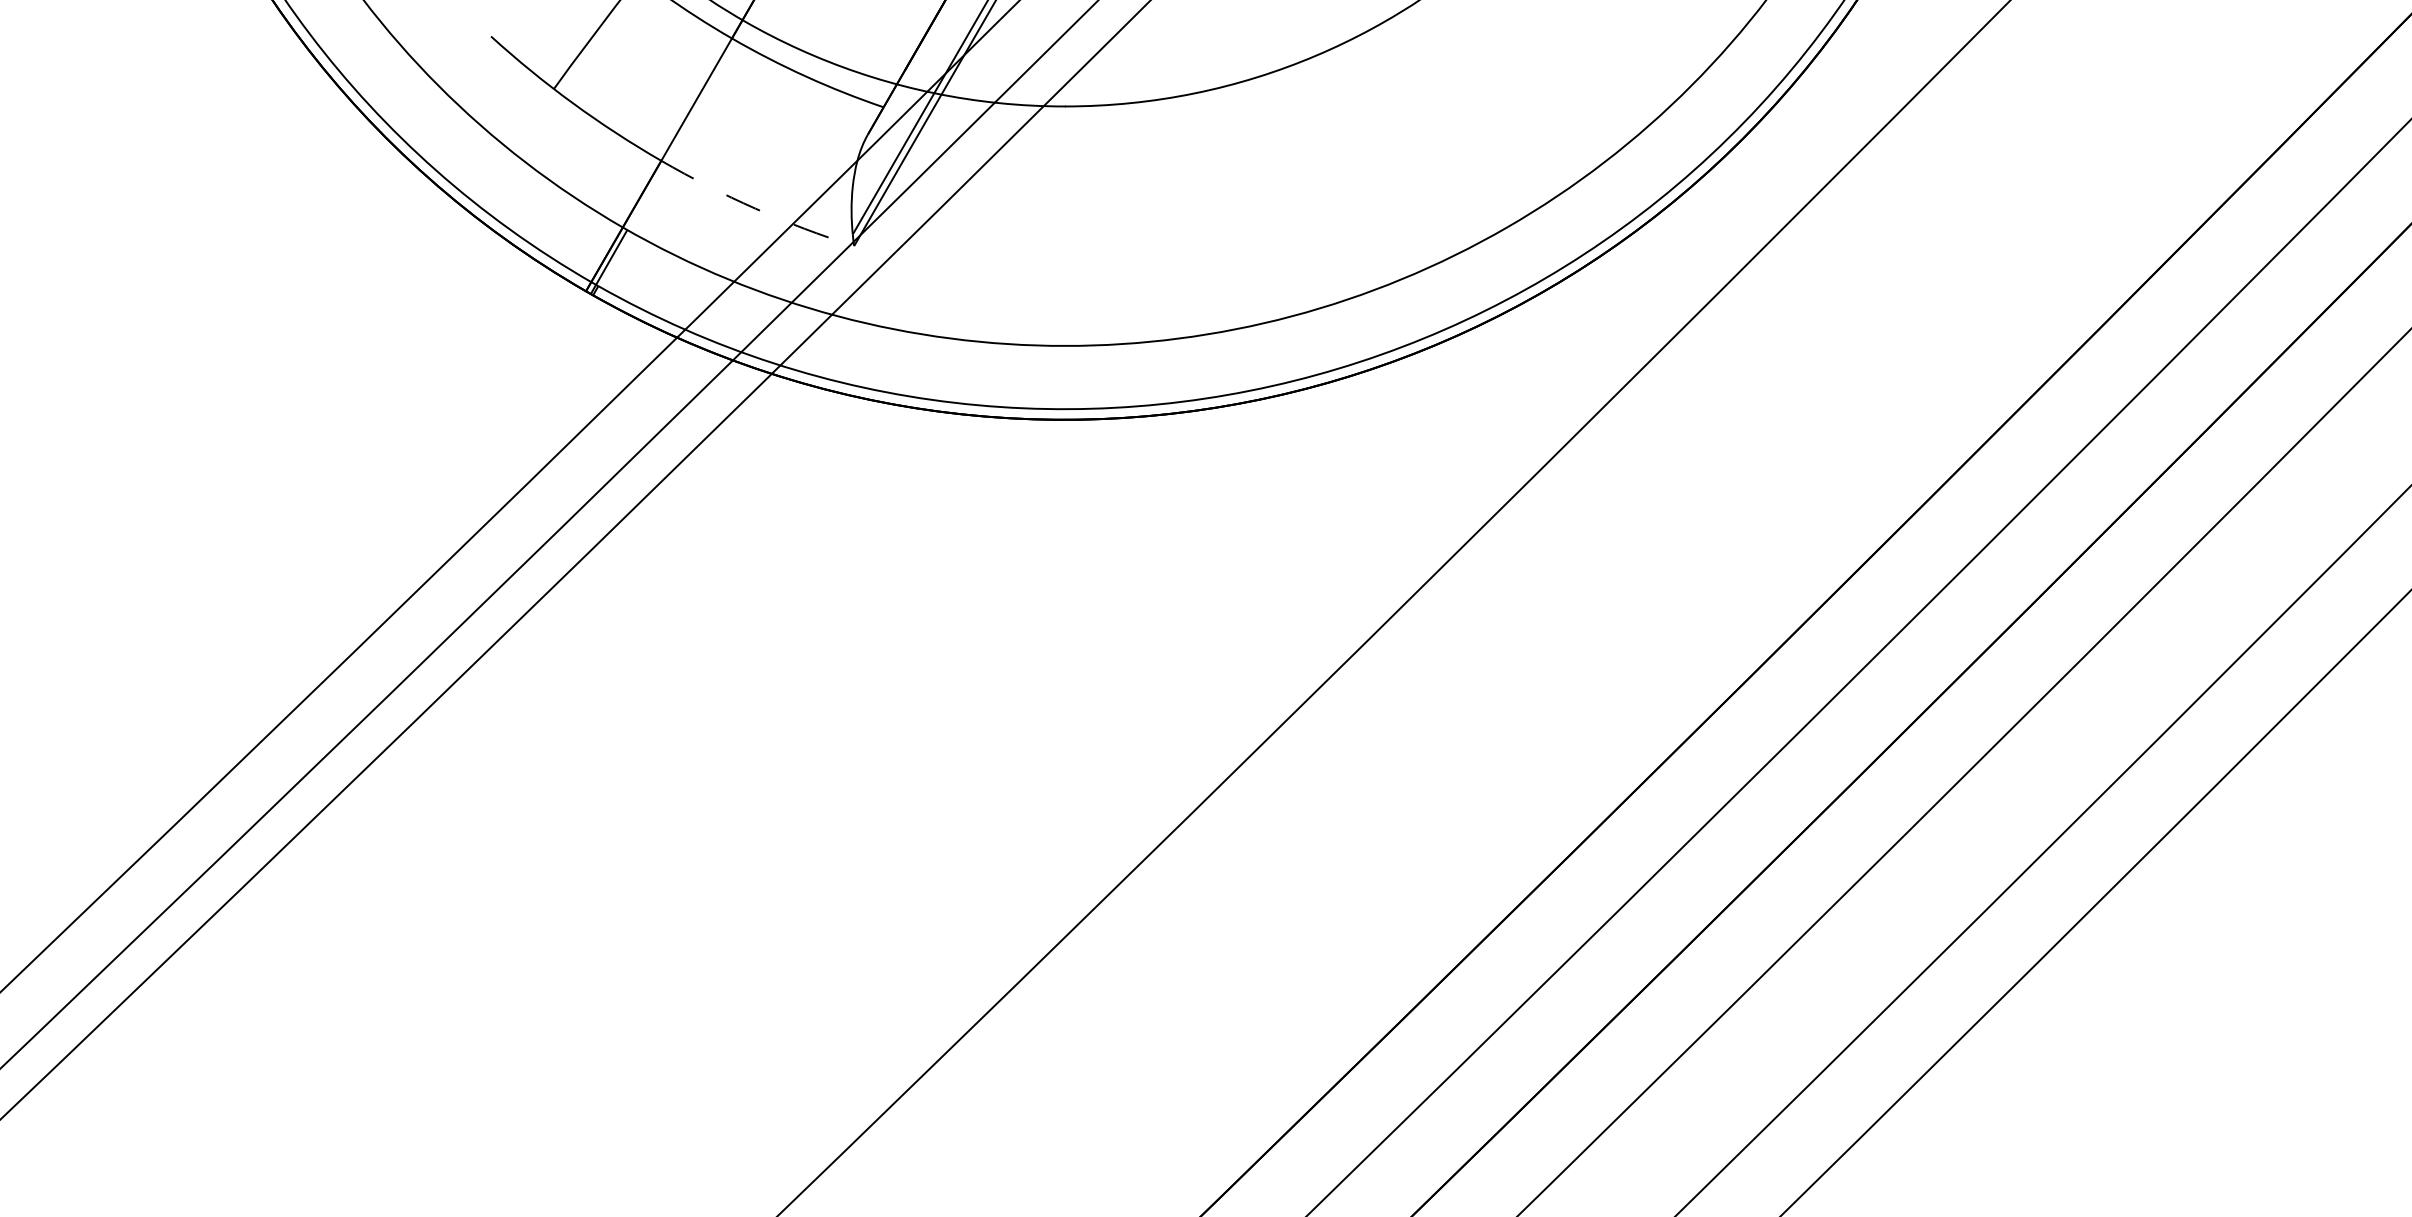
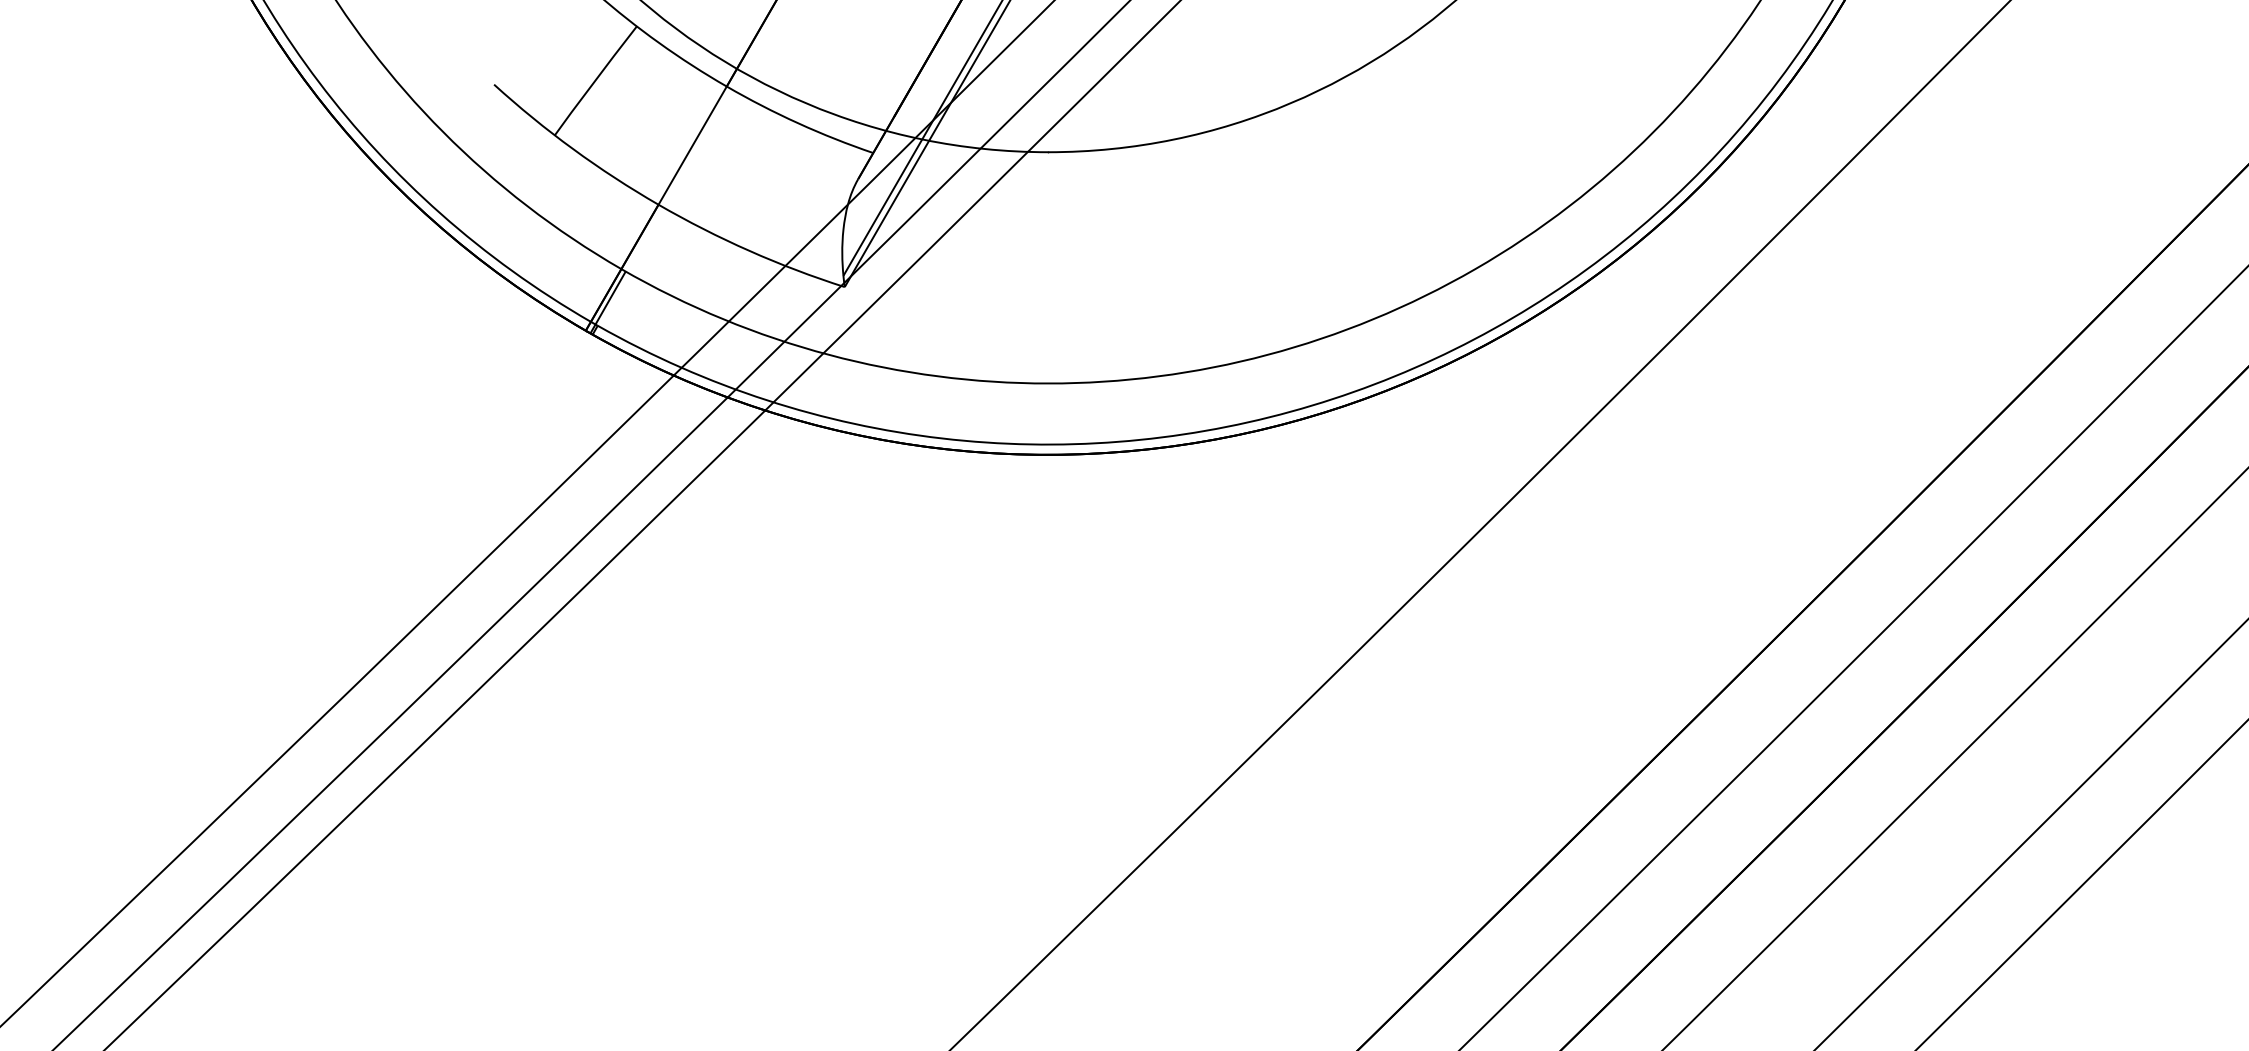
arc: (755, 208) -> (749, 250), dashed -> solid

